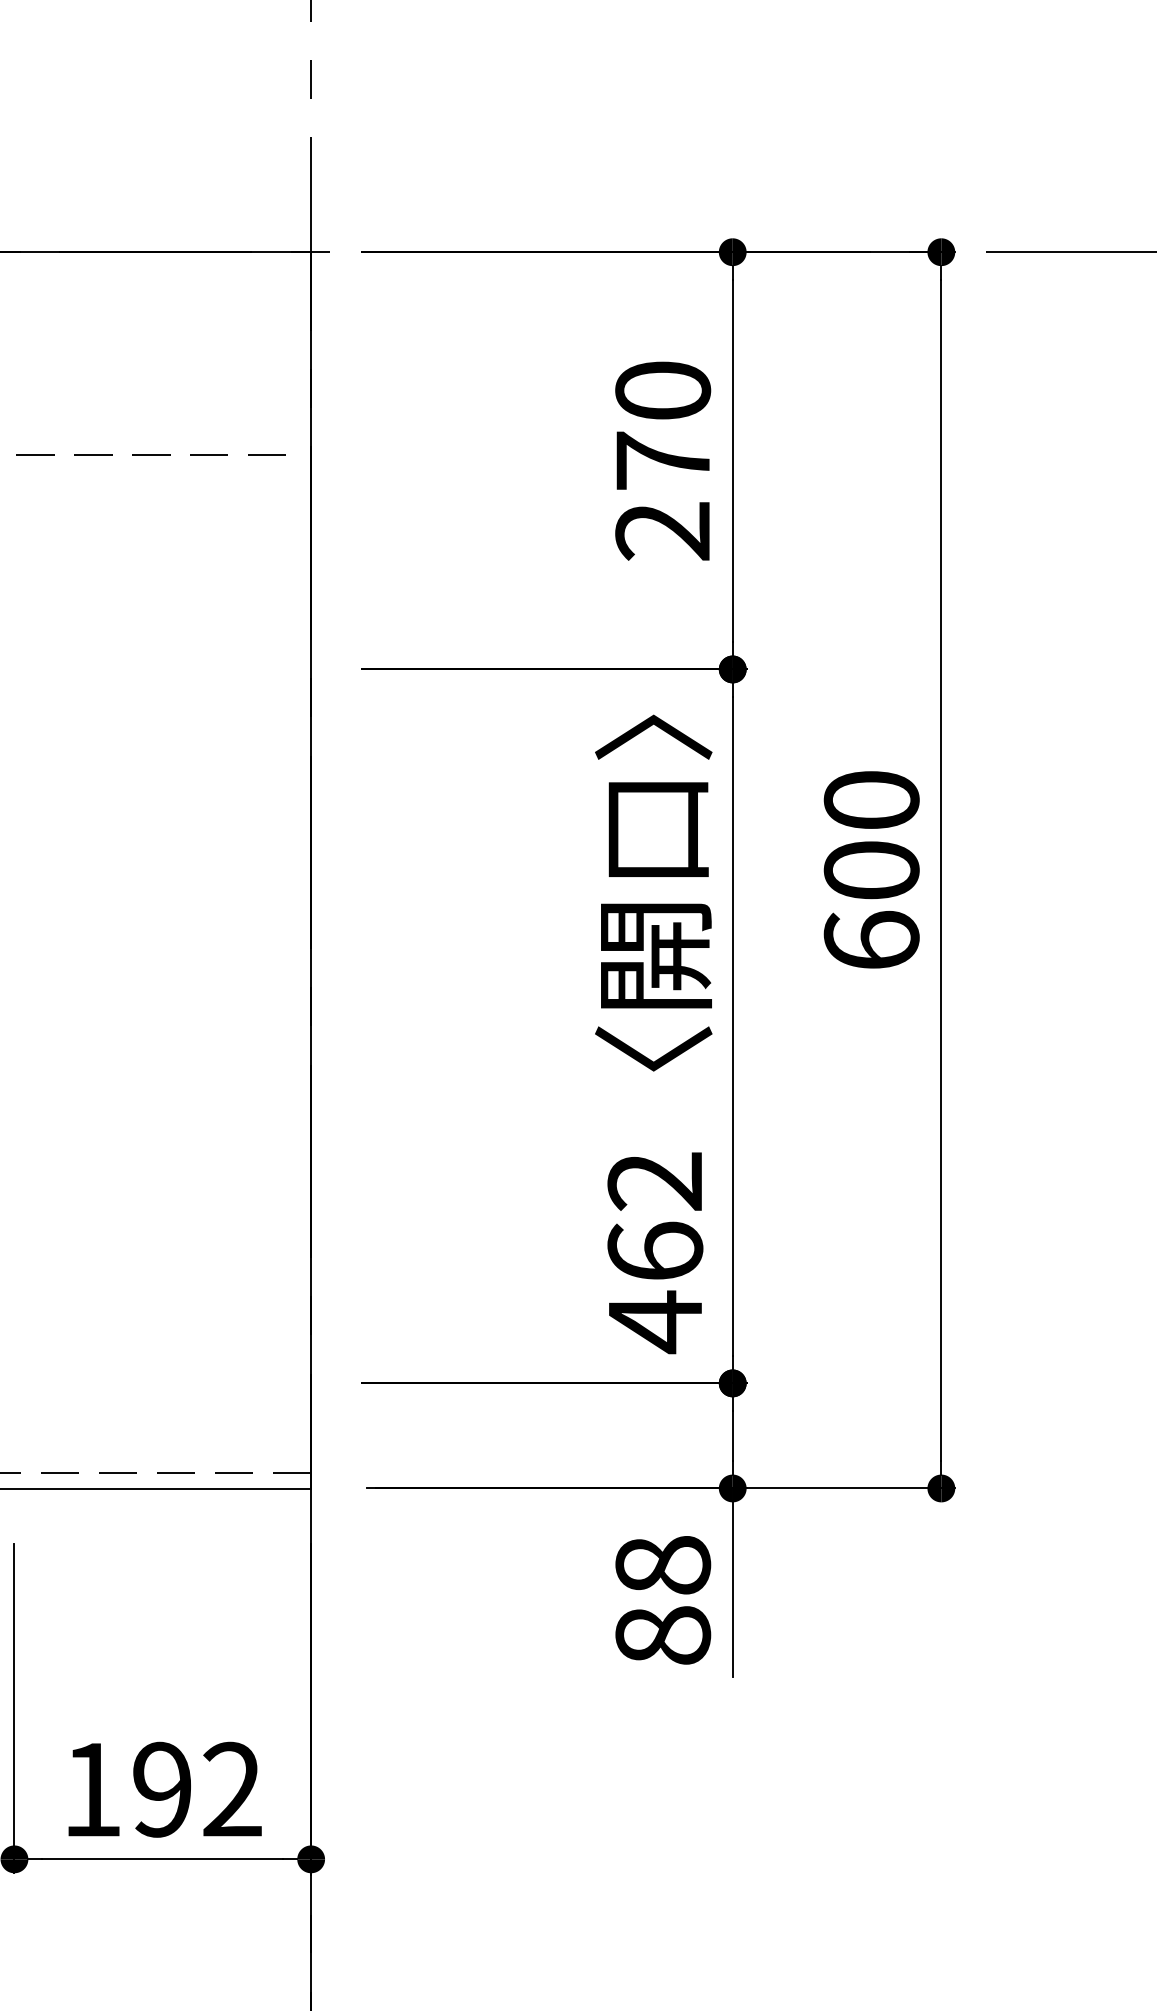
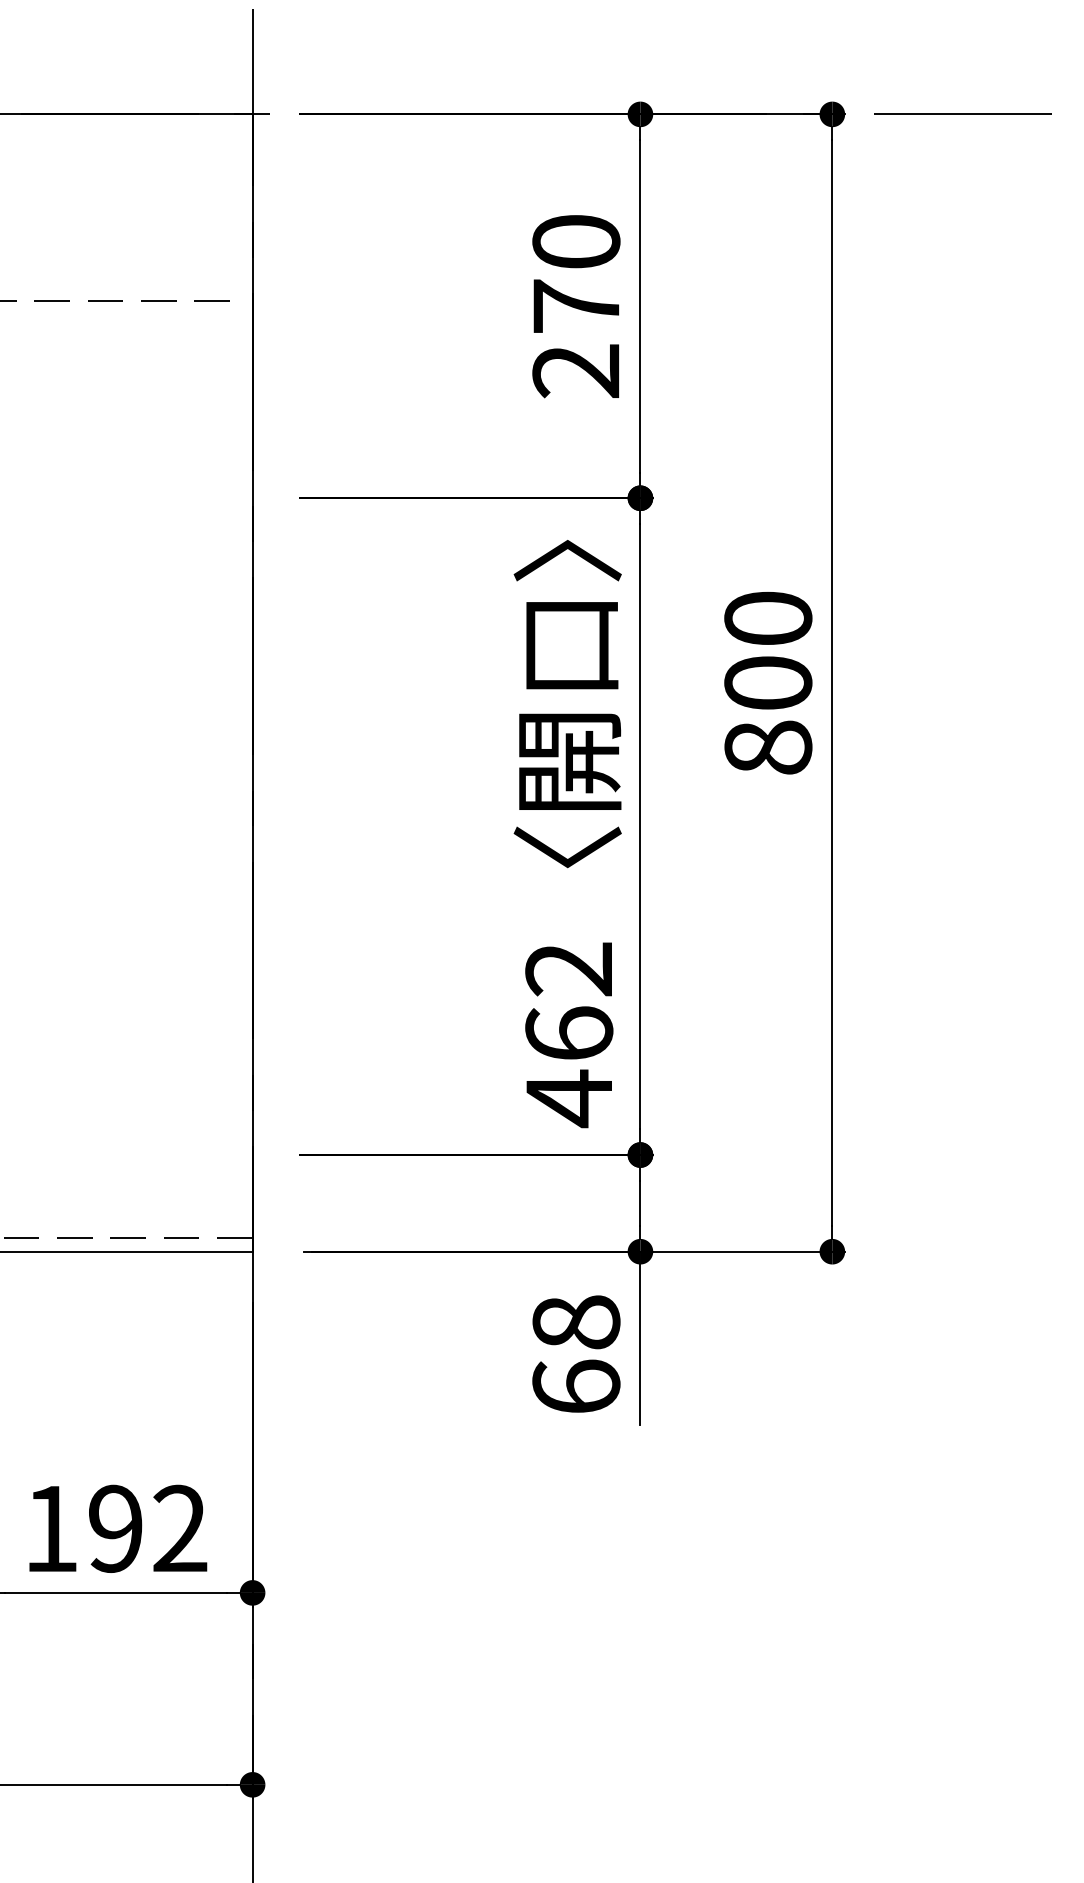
text: (871, 940) -> (768, 747), 600 -> 800
text: (663, 1634) -> (576, 1386), 88 -> 68

